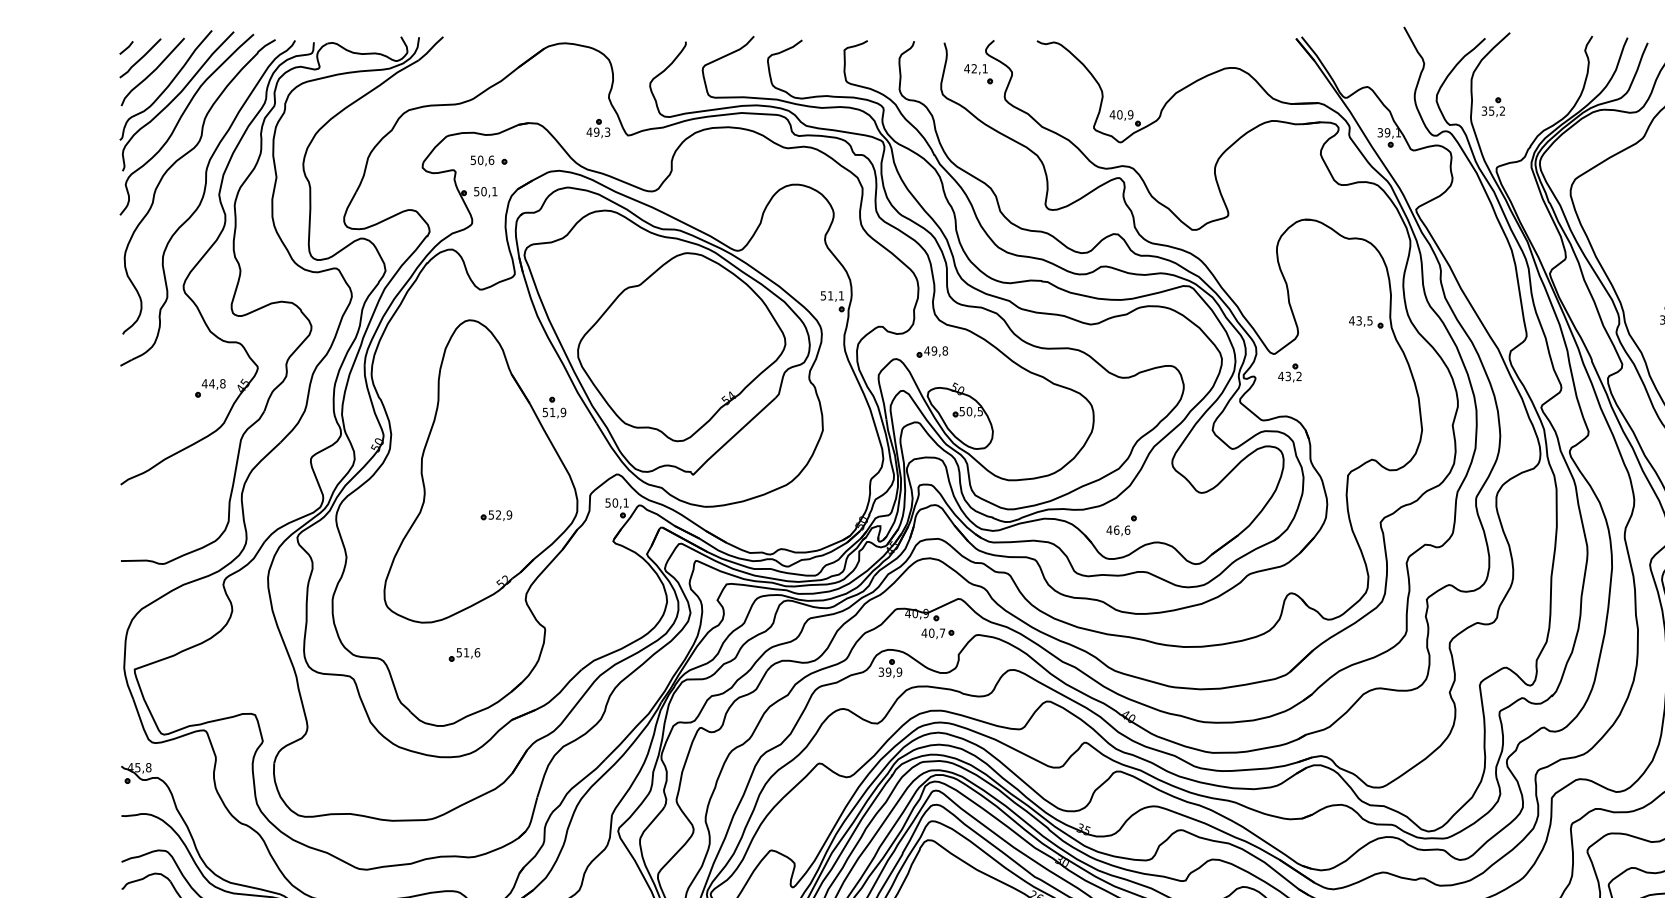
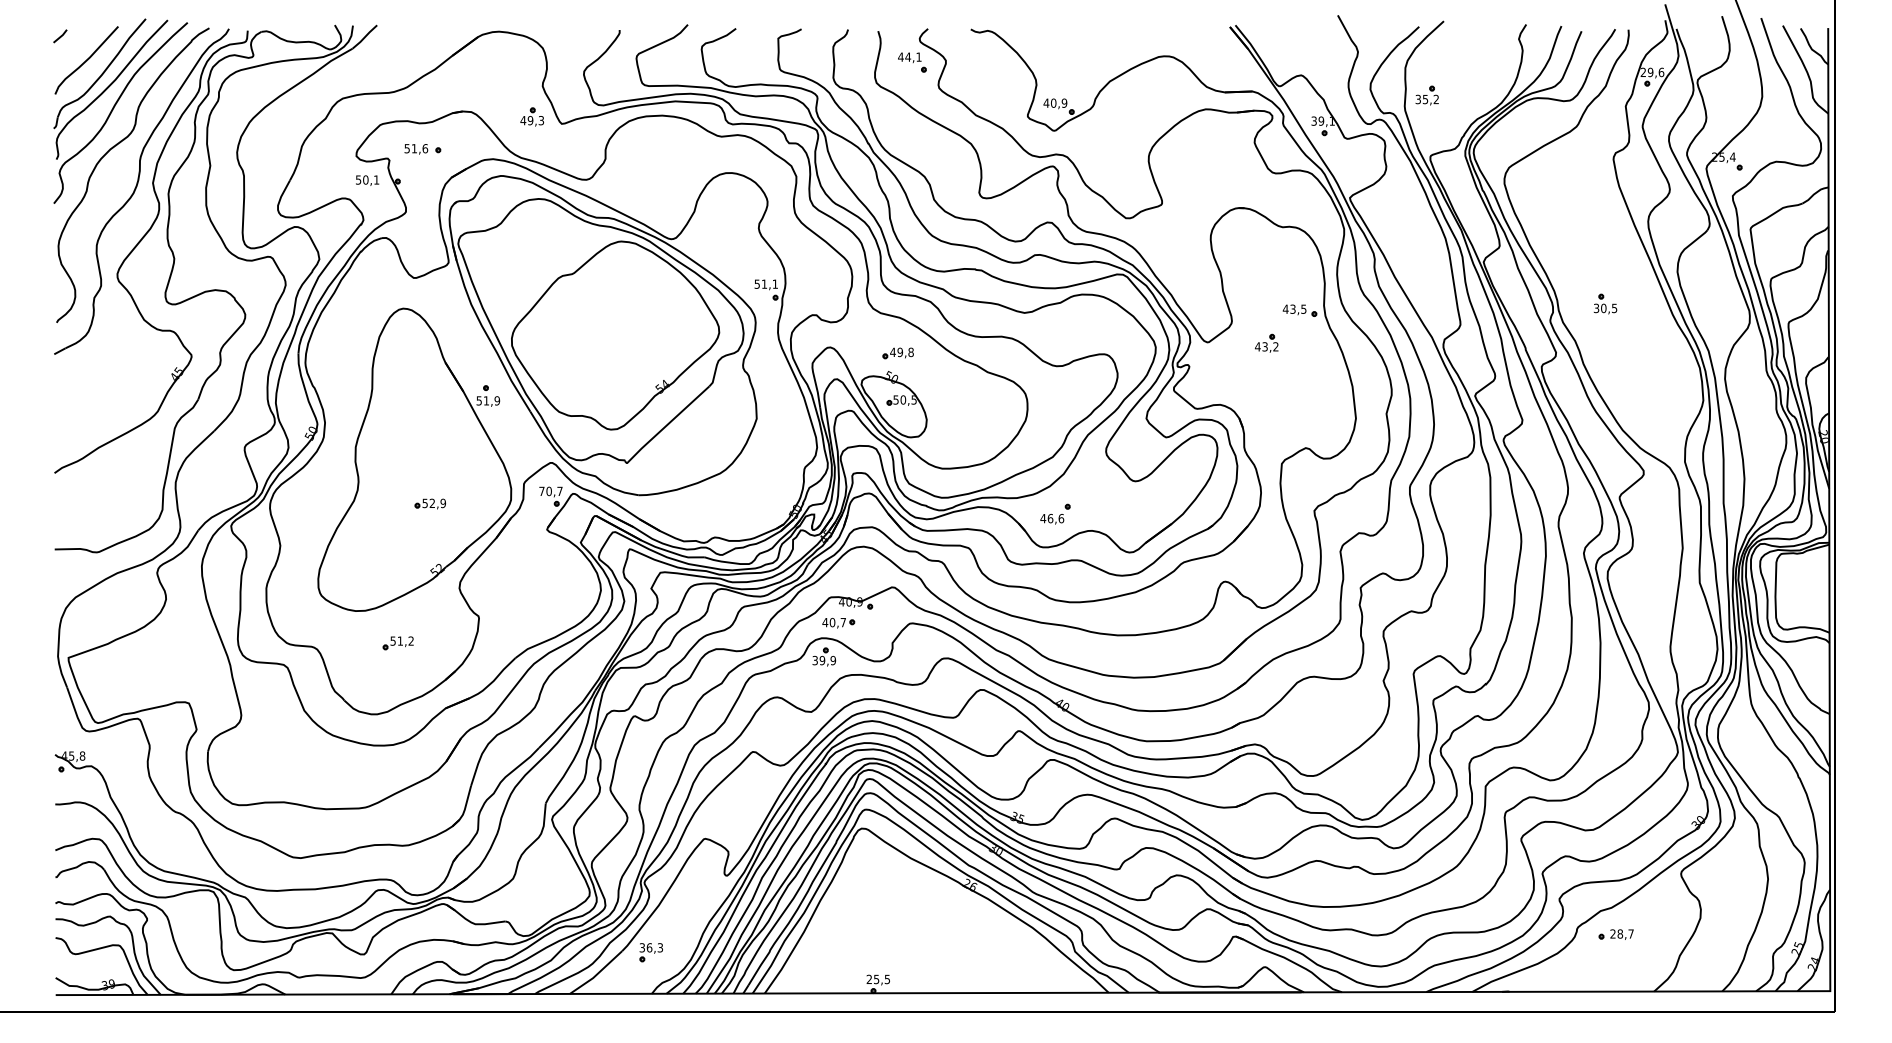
line: (140, 58) -> (74, 46), removed
text: (974, 68) -> (908, 56), 42,1 -> 44,1
text: (480, 160) -> (414, 148), 50,6 -> 51,6
text: (485, 192) -> (367, 180), moved
part: (931, 352) -> (897, 353), moved
part: (1289, 372) -> (1266, 342), moved
part: (210, 388) -> (144, 376), removed
text: (616, 503) -> (550, 491), 50,1 -> 70,7
part: (937, 634) -> (838, 623), moved
text: (477, 652) -> (411, 640), 51,6 -> 51,2

